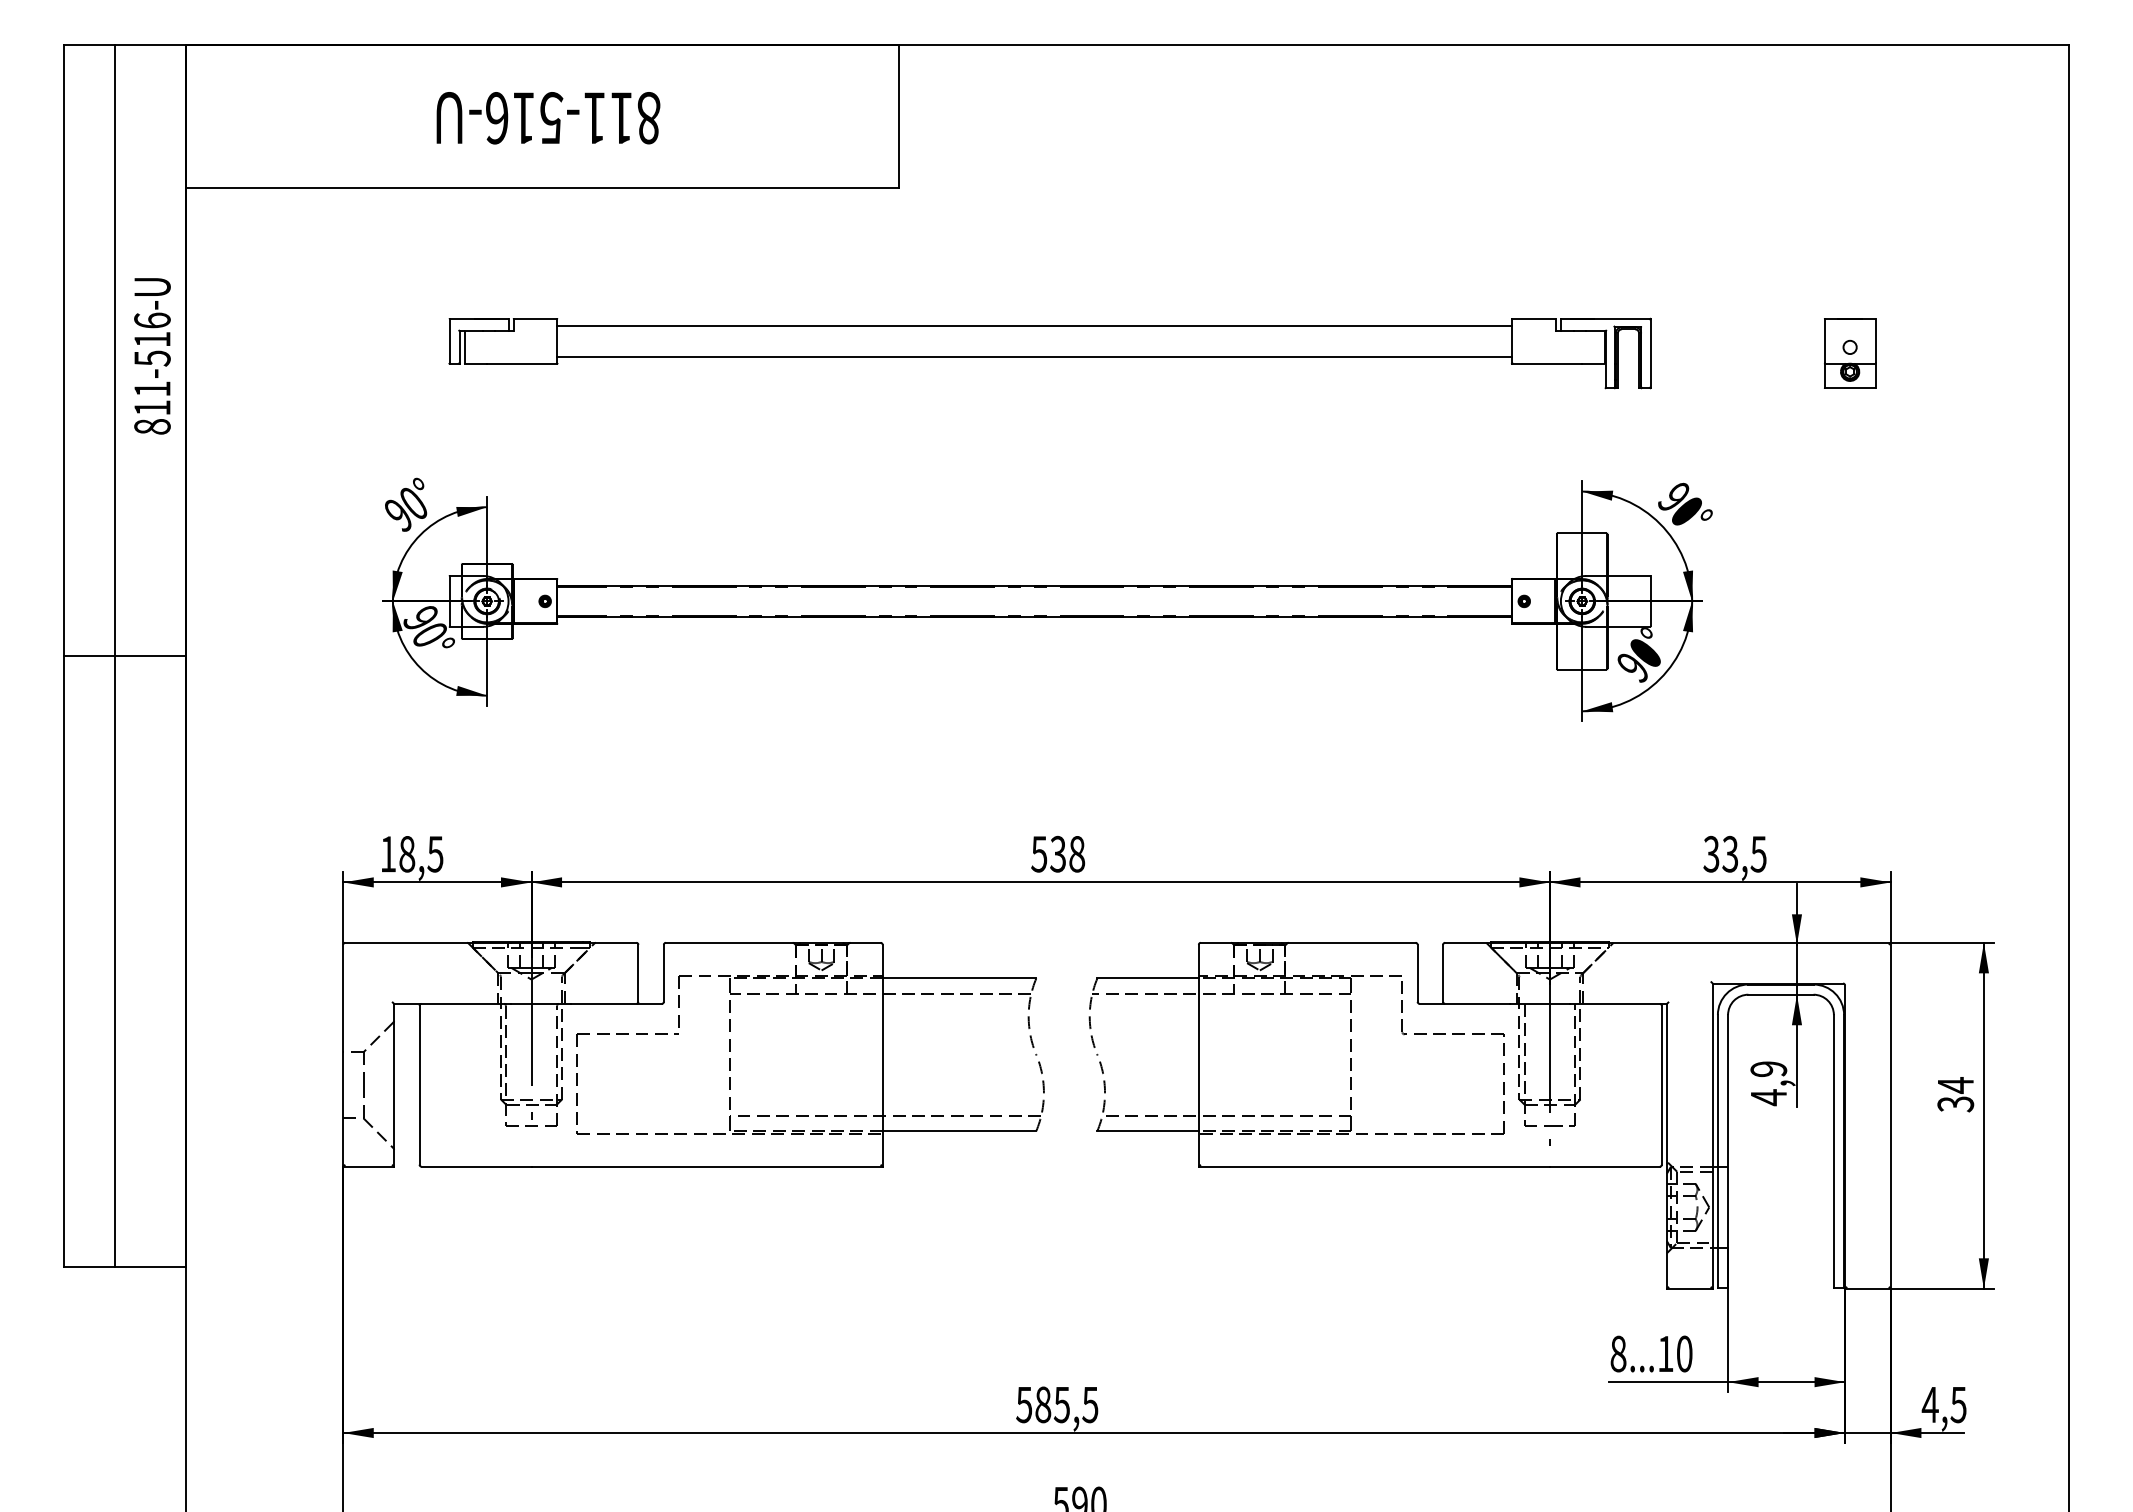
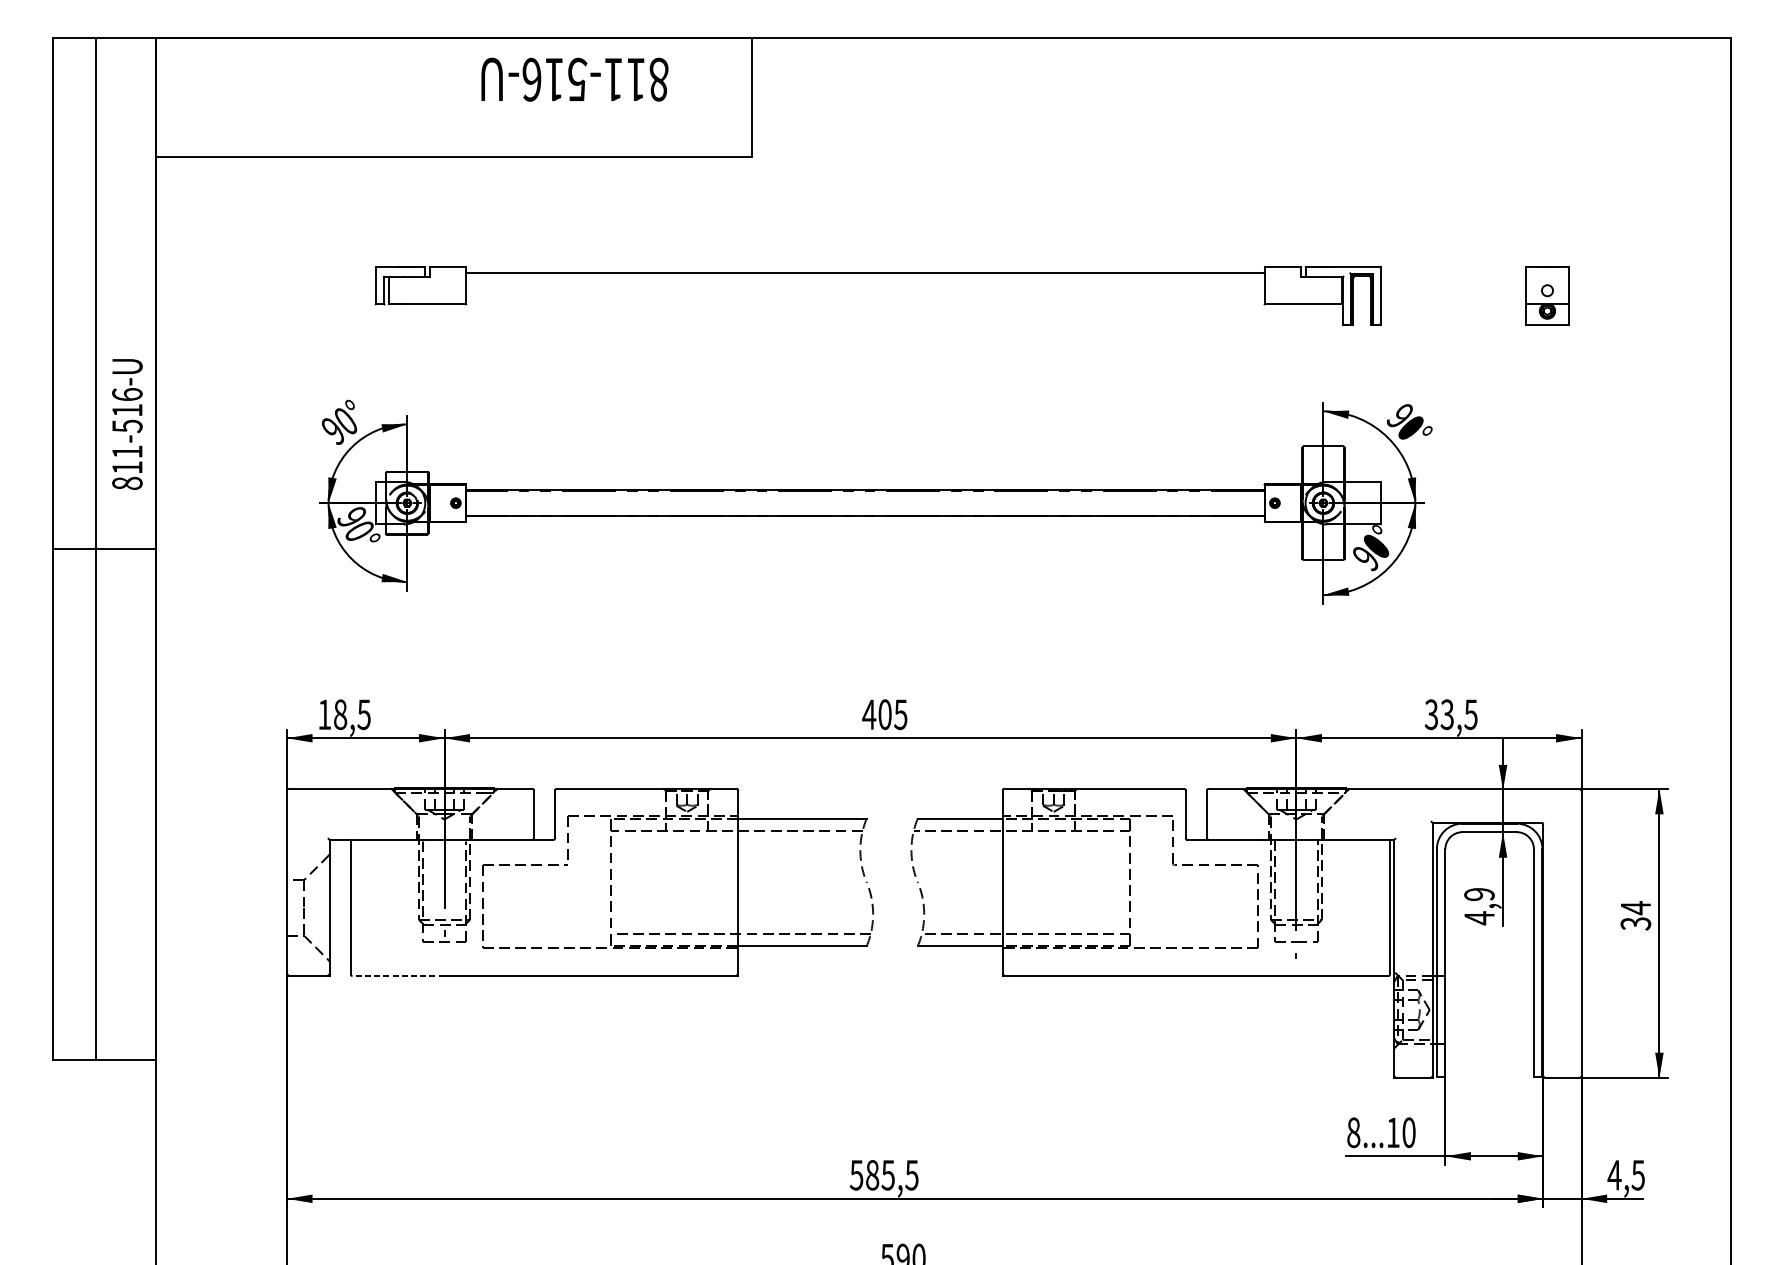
text: (548, 118) -> (574, 79), moved
text: (152, 356) -> (127, 424), moved
line: (1034, 356) -> (865, 298), removed
text: (1057, 854) -> (884, 714), 538 -> 405
line: (476, 1166) -> (398, 975), solid -> dashed

